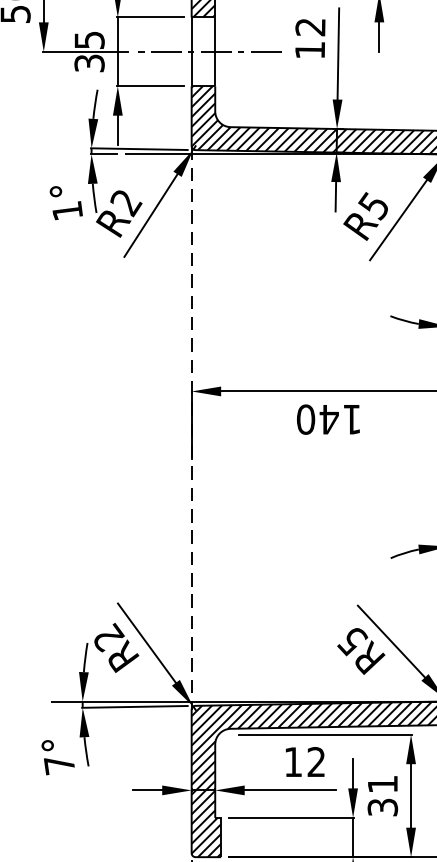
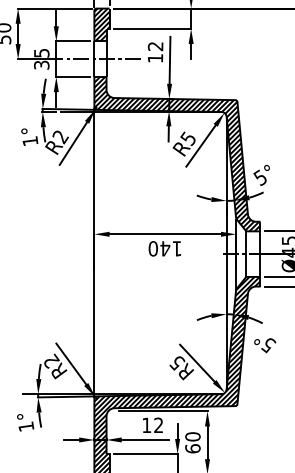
line: (191, 428) -> (94, 253), dashed -> solid
text: (59, 764) -> (26, 426), 7° -> 1°
text: (381, 795) -> (192, 442), 31 -> 60

